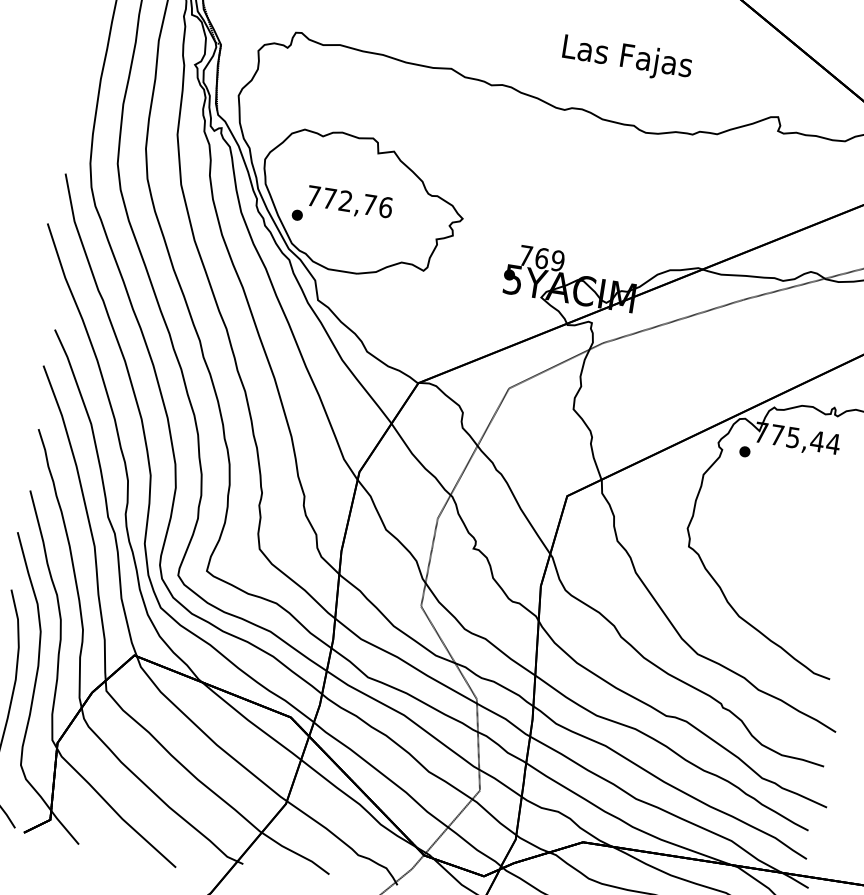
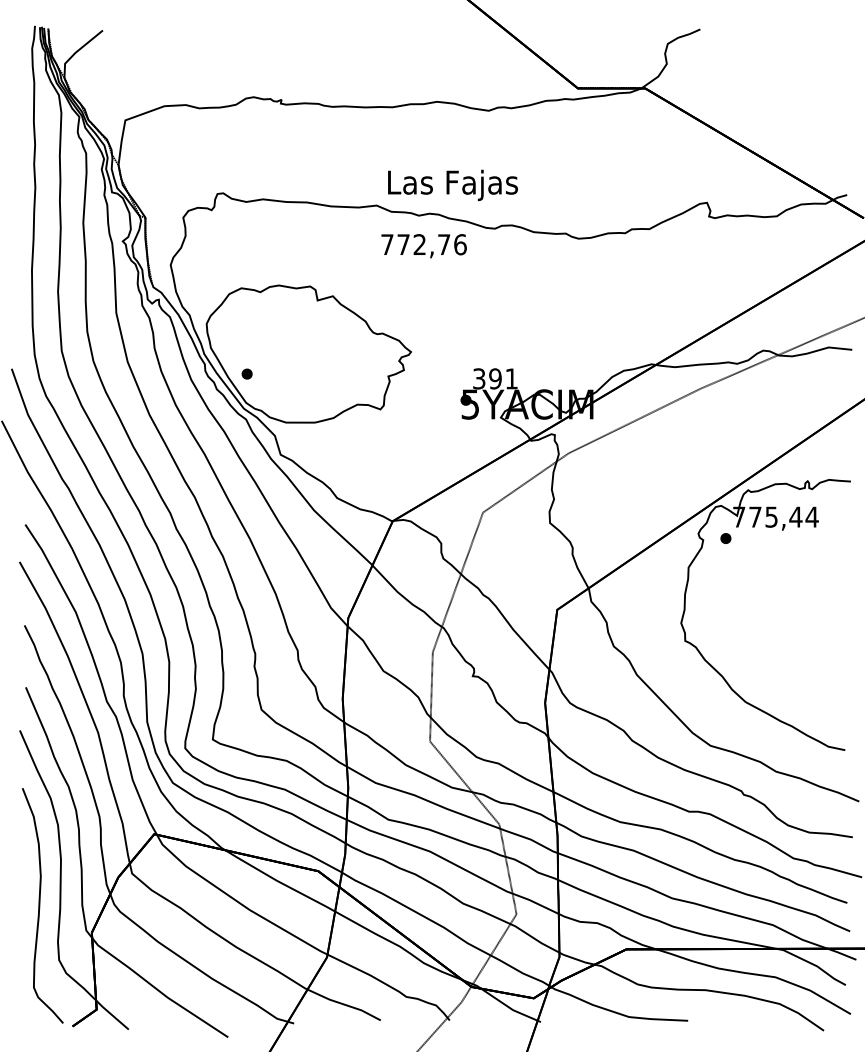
text: (626, 58) -> (452, 185), moved
text: (349, 203) -> (423, 246), moved
text: (542, 258) -> (495, 378), 769 -> 391

